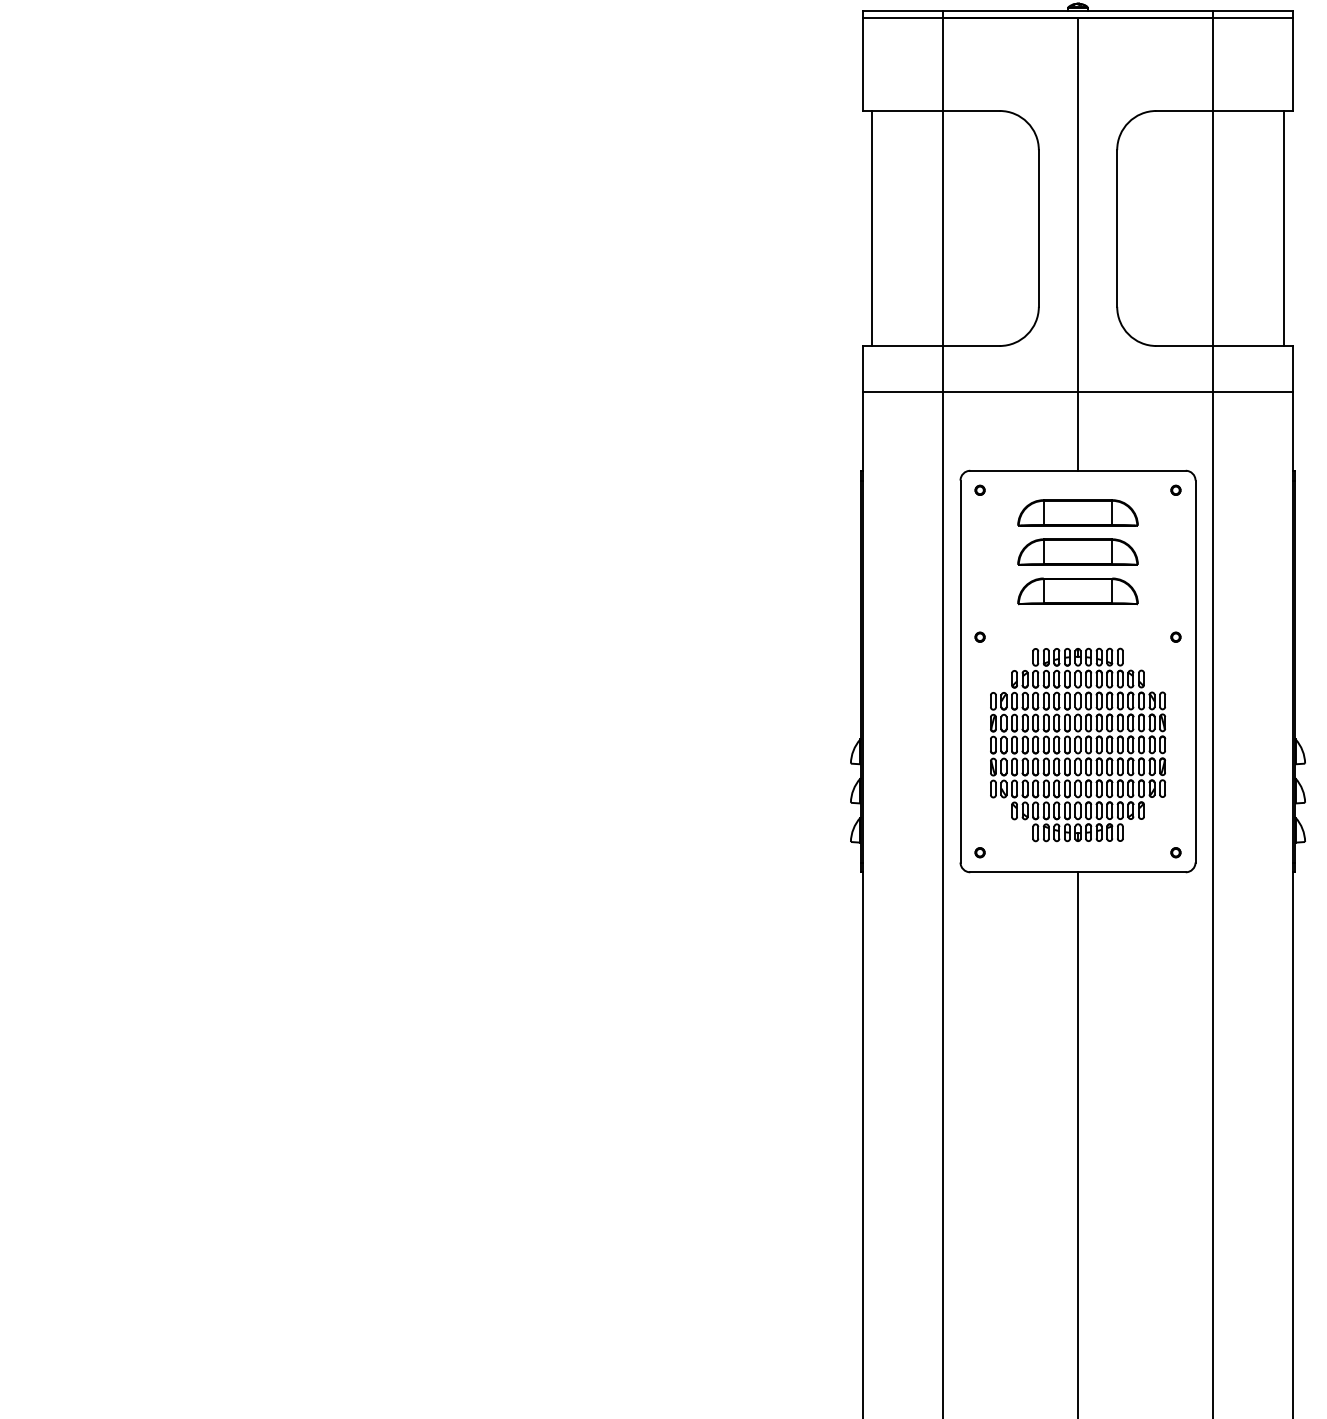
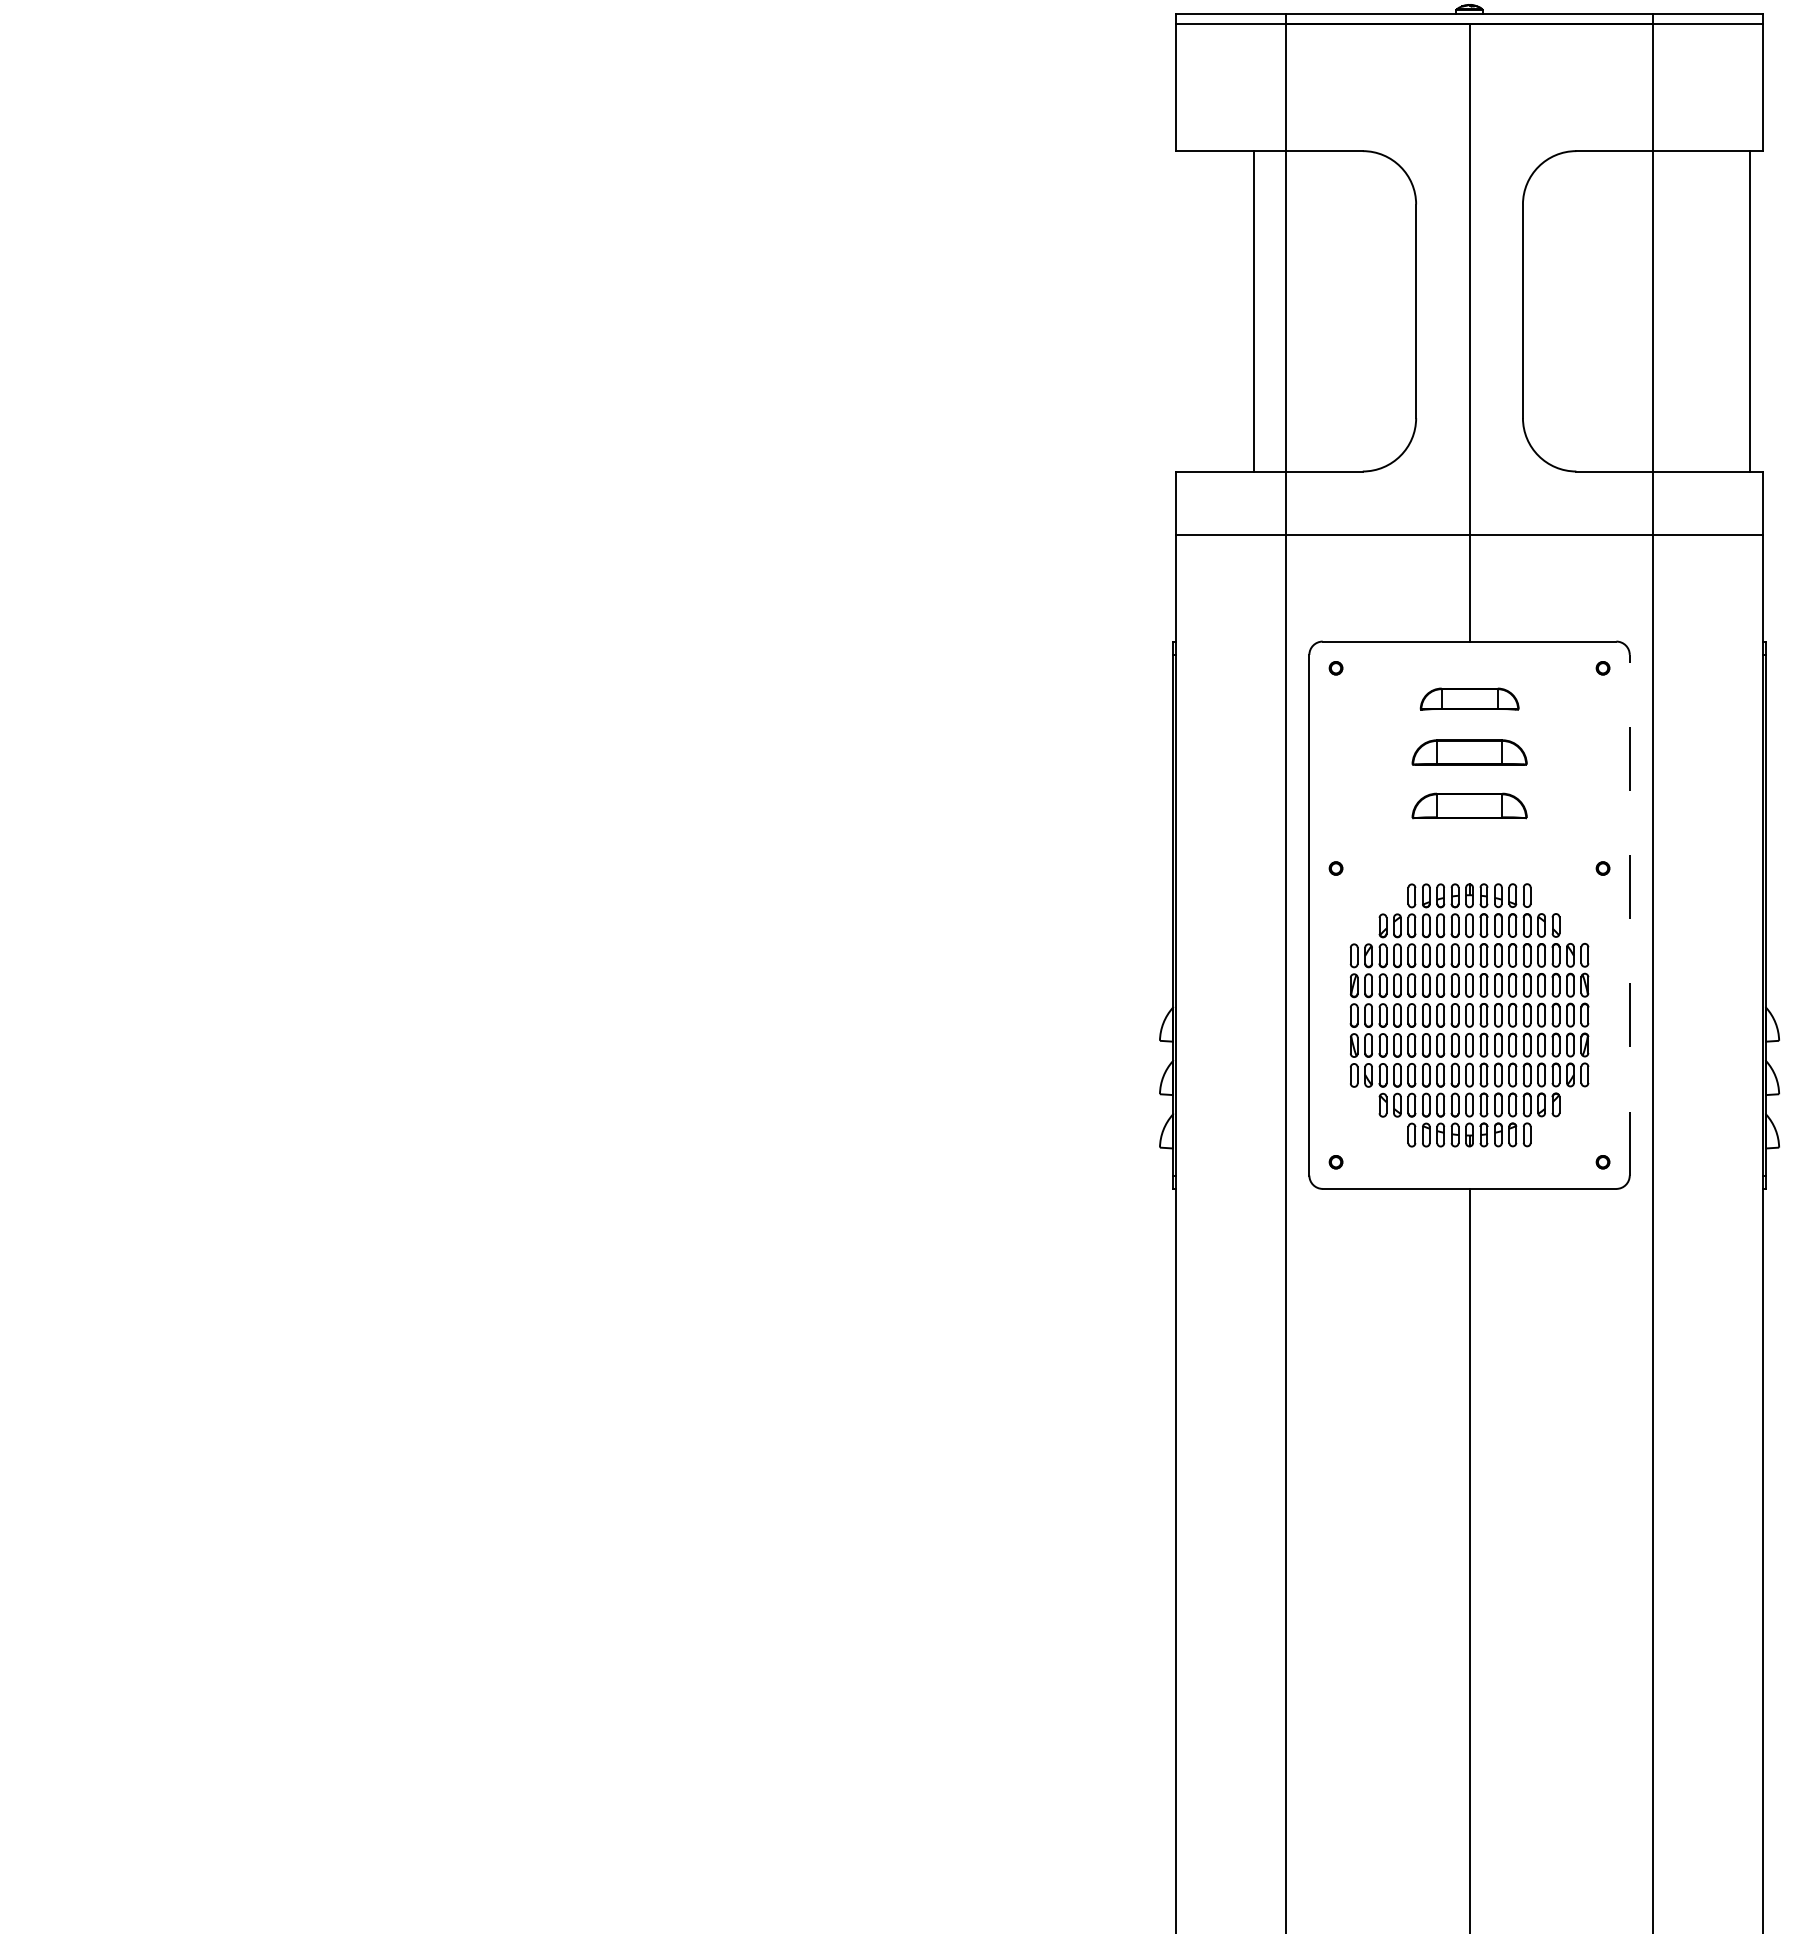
line: (872, 228) -> (1254, 311), moved
part: (1077, 512) -> (1469, 698), size x0.6
part: (1077, 552) -> (1469, 752), size x0.7
part: (1077, 591) -> (1469, 805), size x0.7
line: (1195, 670) -> (1629, 914), solid -> dashed

